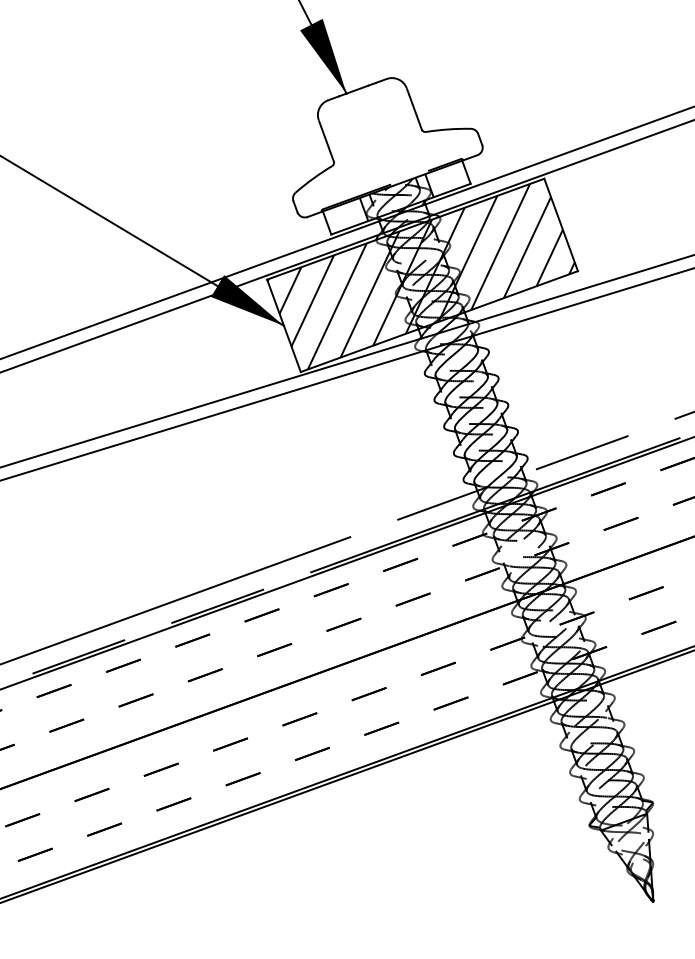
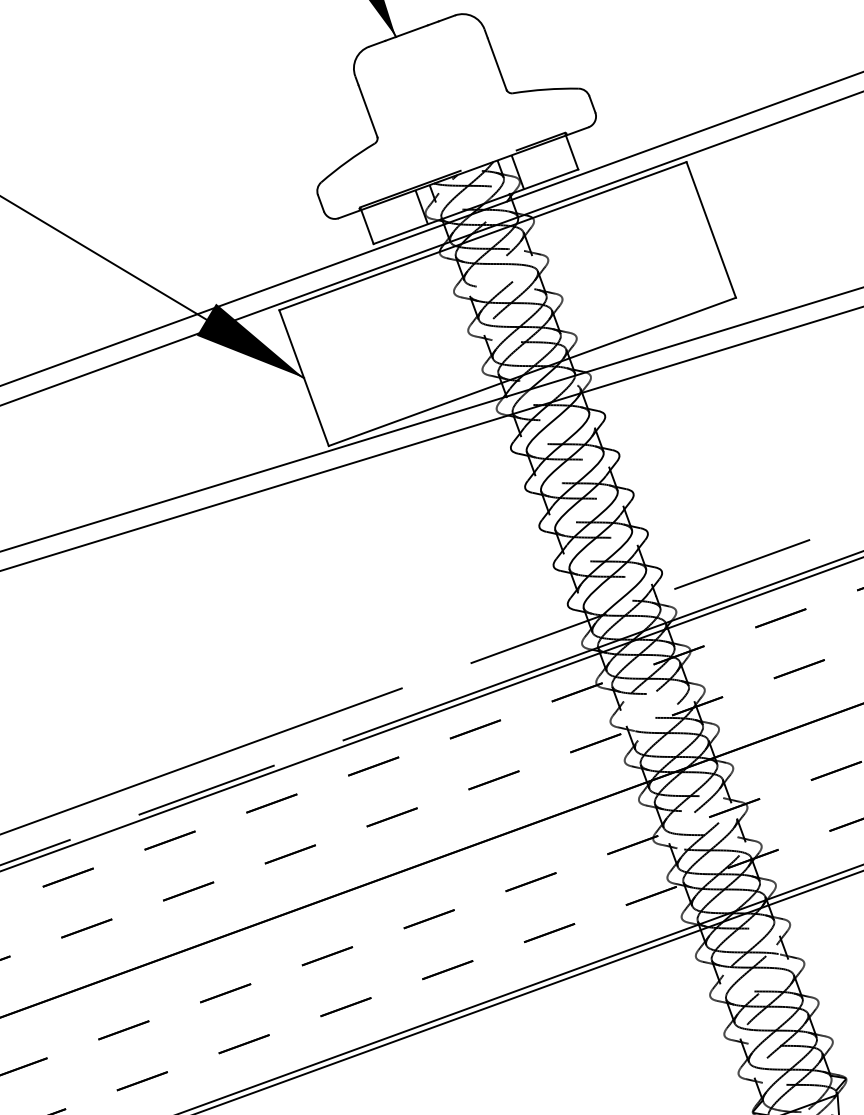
hatch: (420, 276) -> (504, 305), removed

